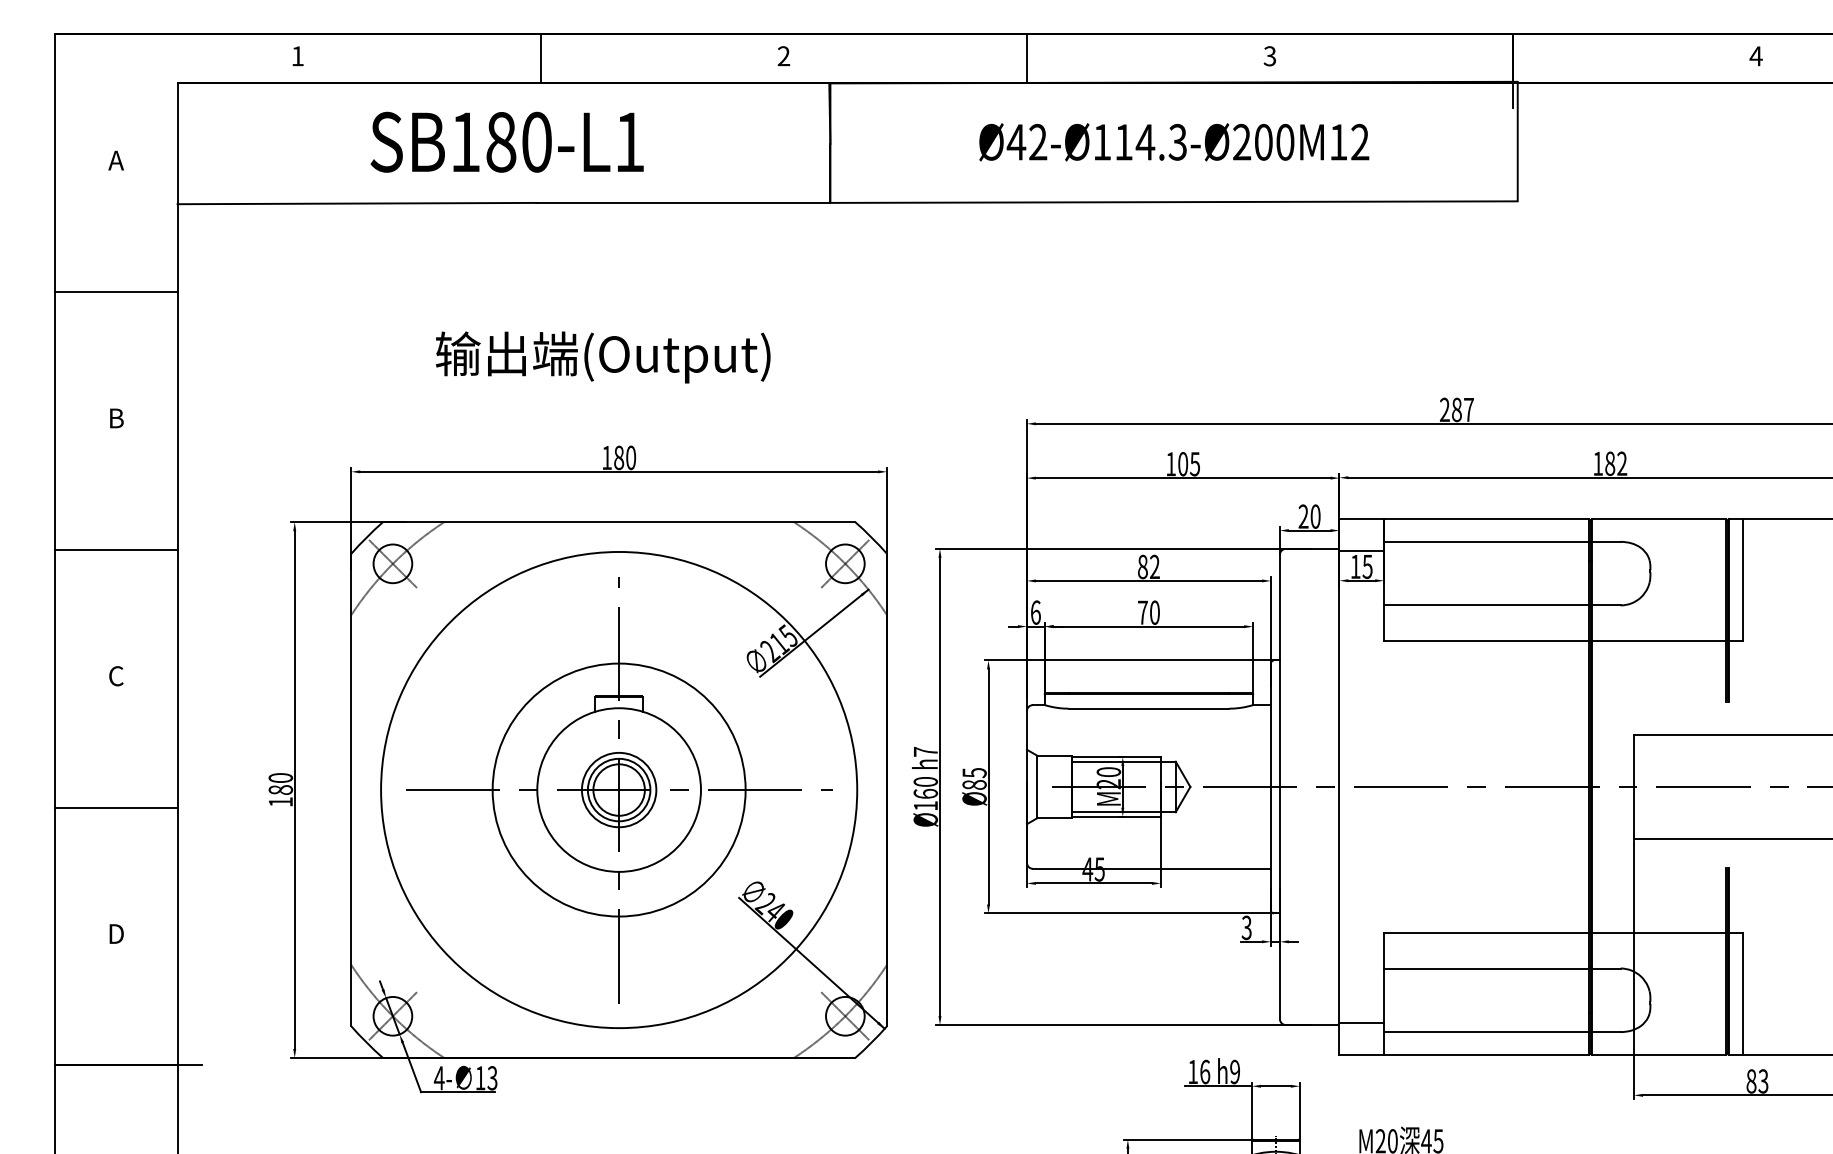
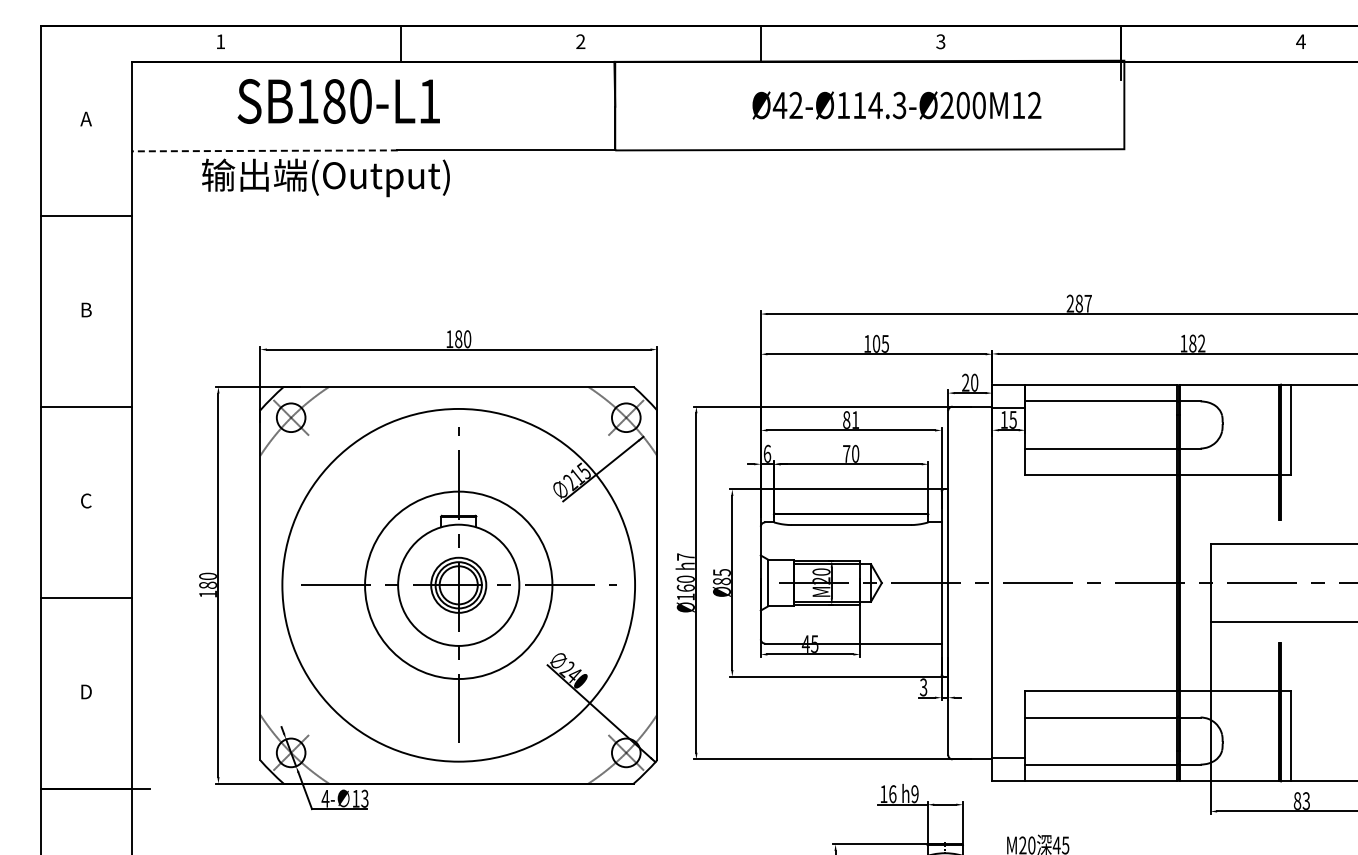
text: (506, 142) -> (338, 101), moved
text: (1173, 142) -> (896, 105), moved
line: (356, 203) -> (264, 150), solid -> dashed
text: (602, 356) -> (325, 177), moved
text: (1154, 566) -> (855, 419), 82 -> 81

